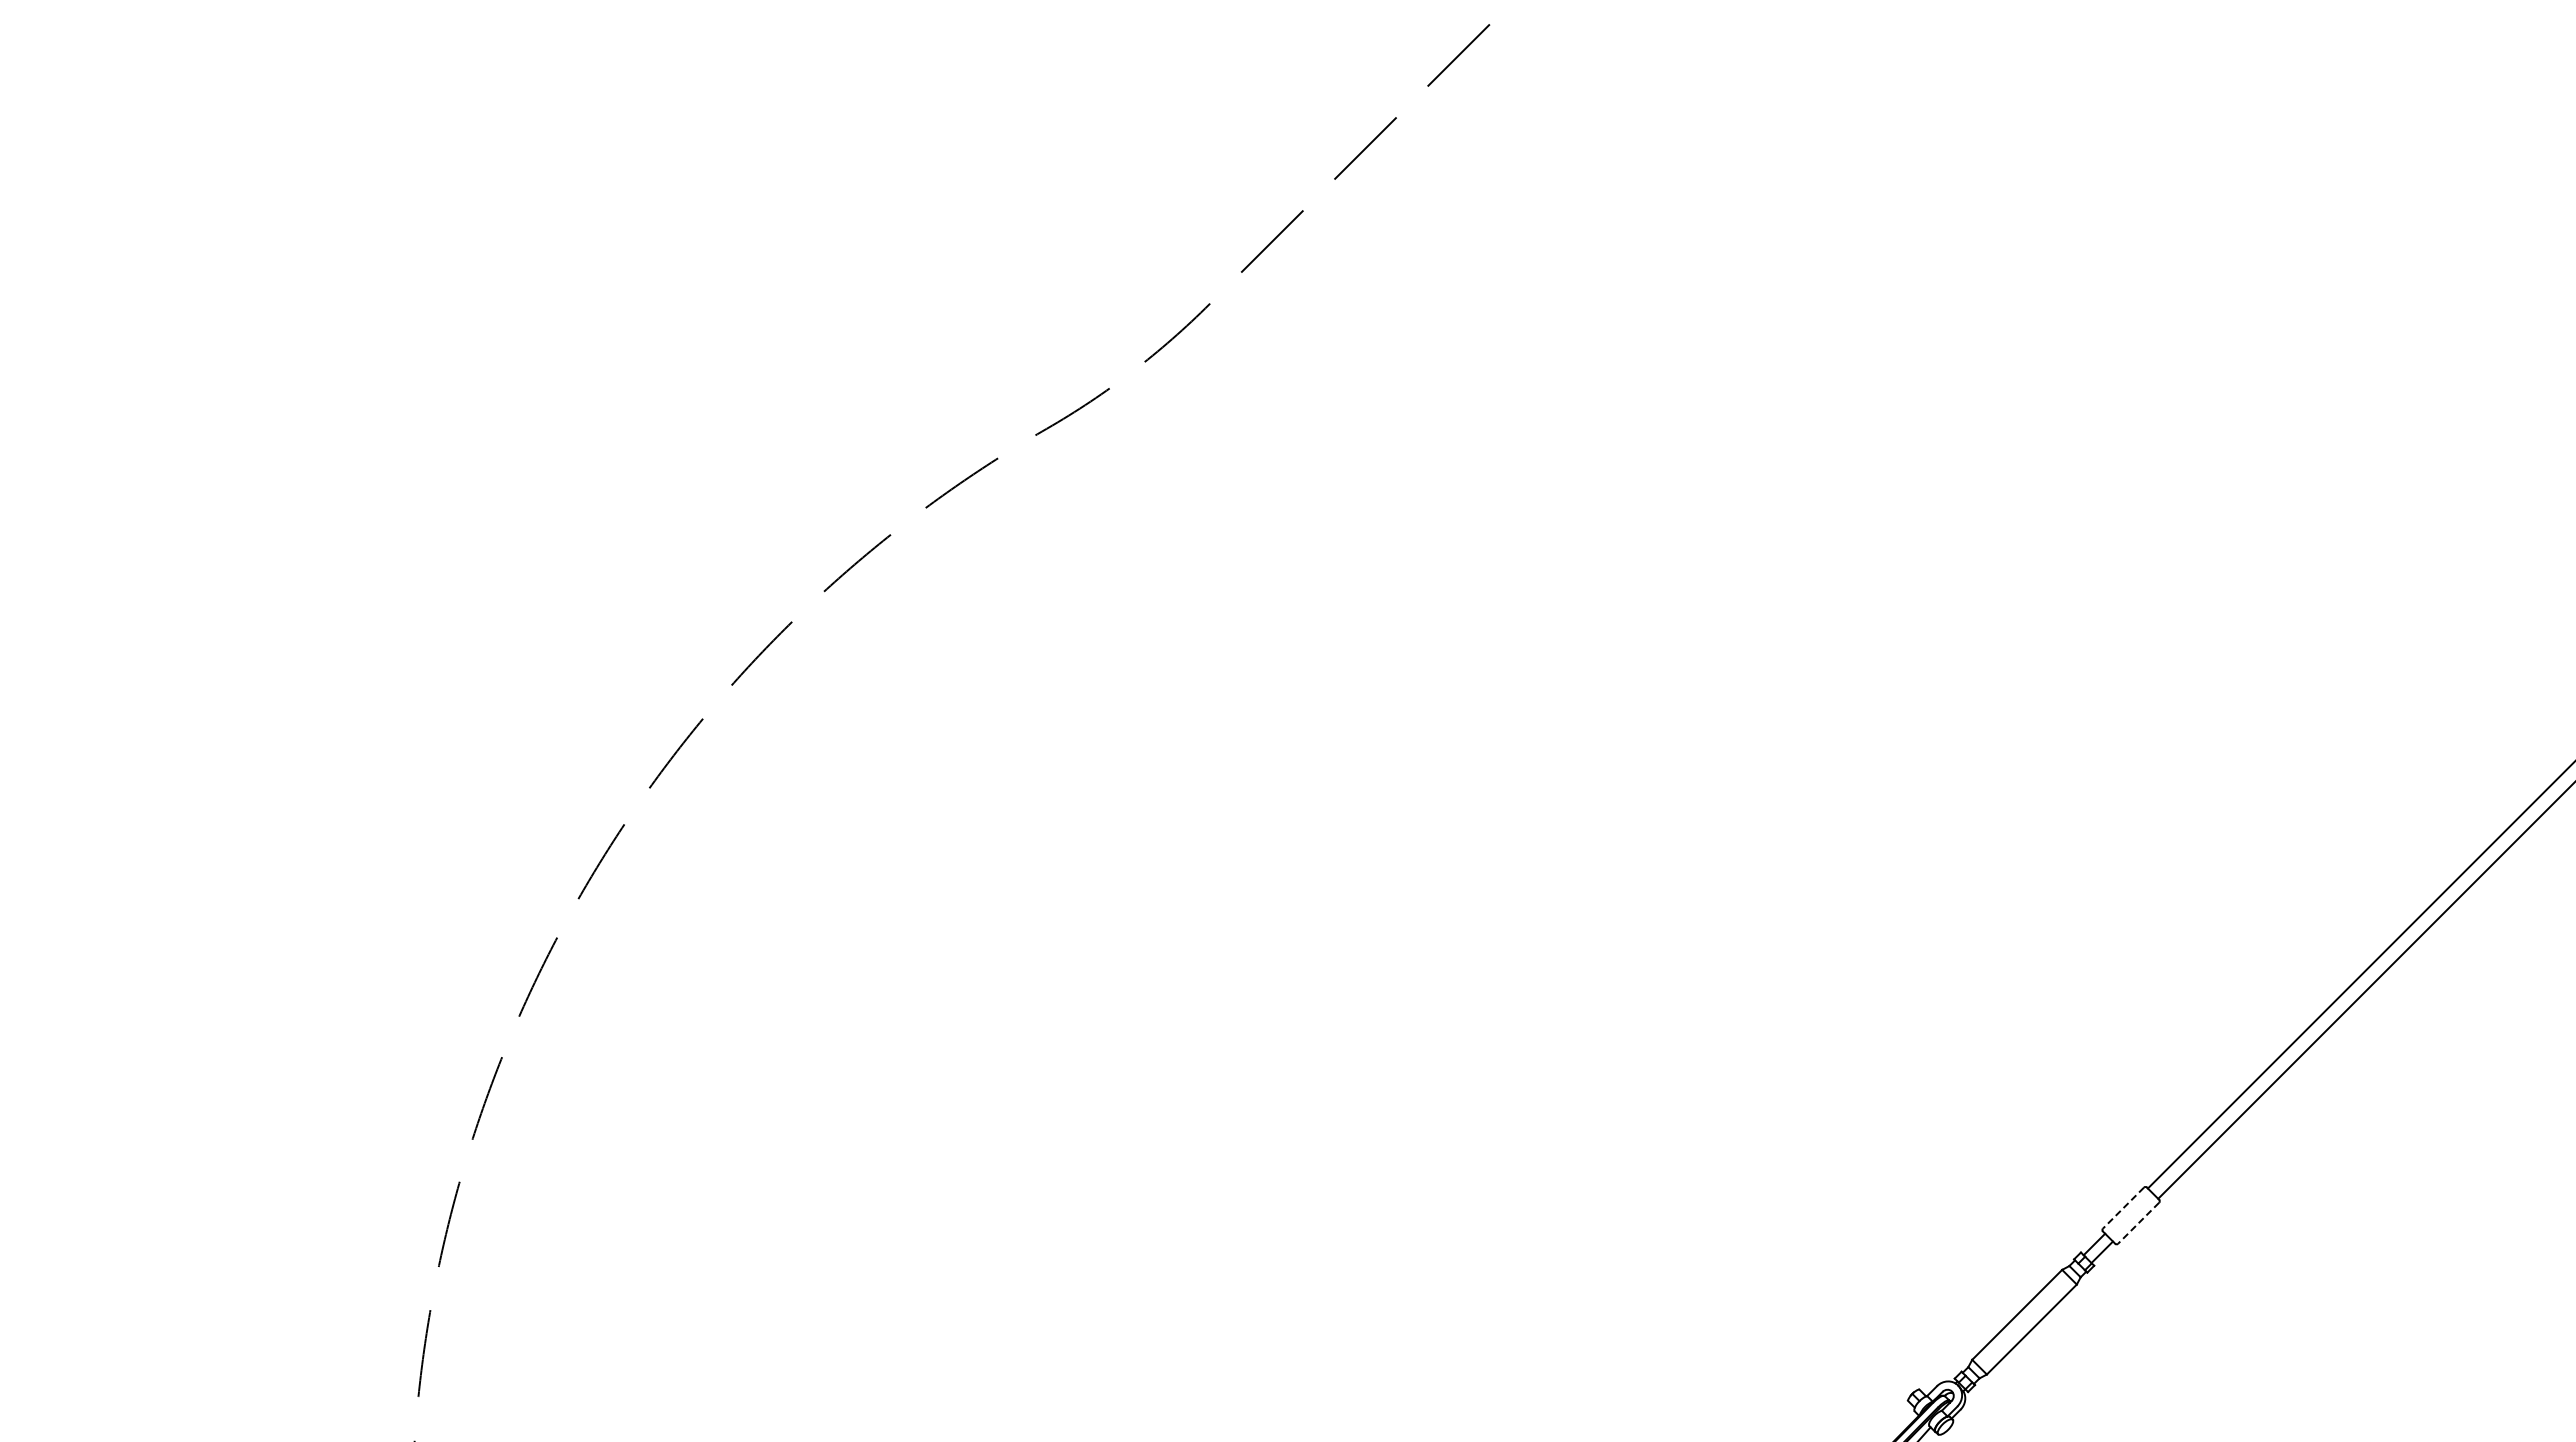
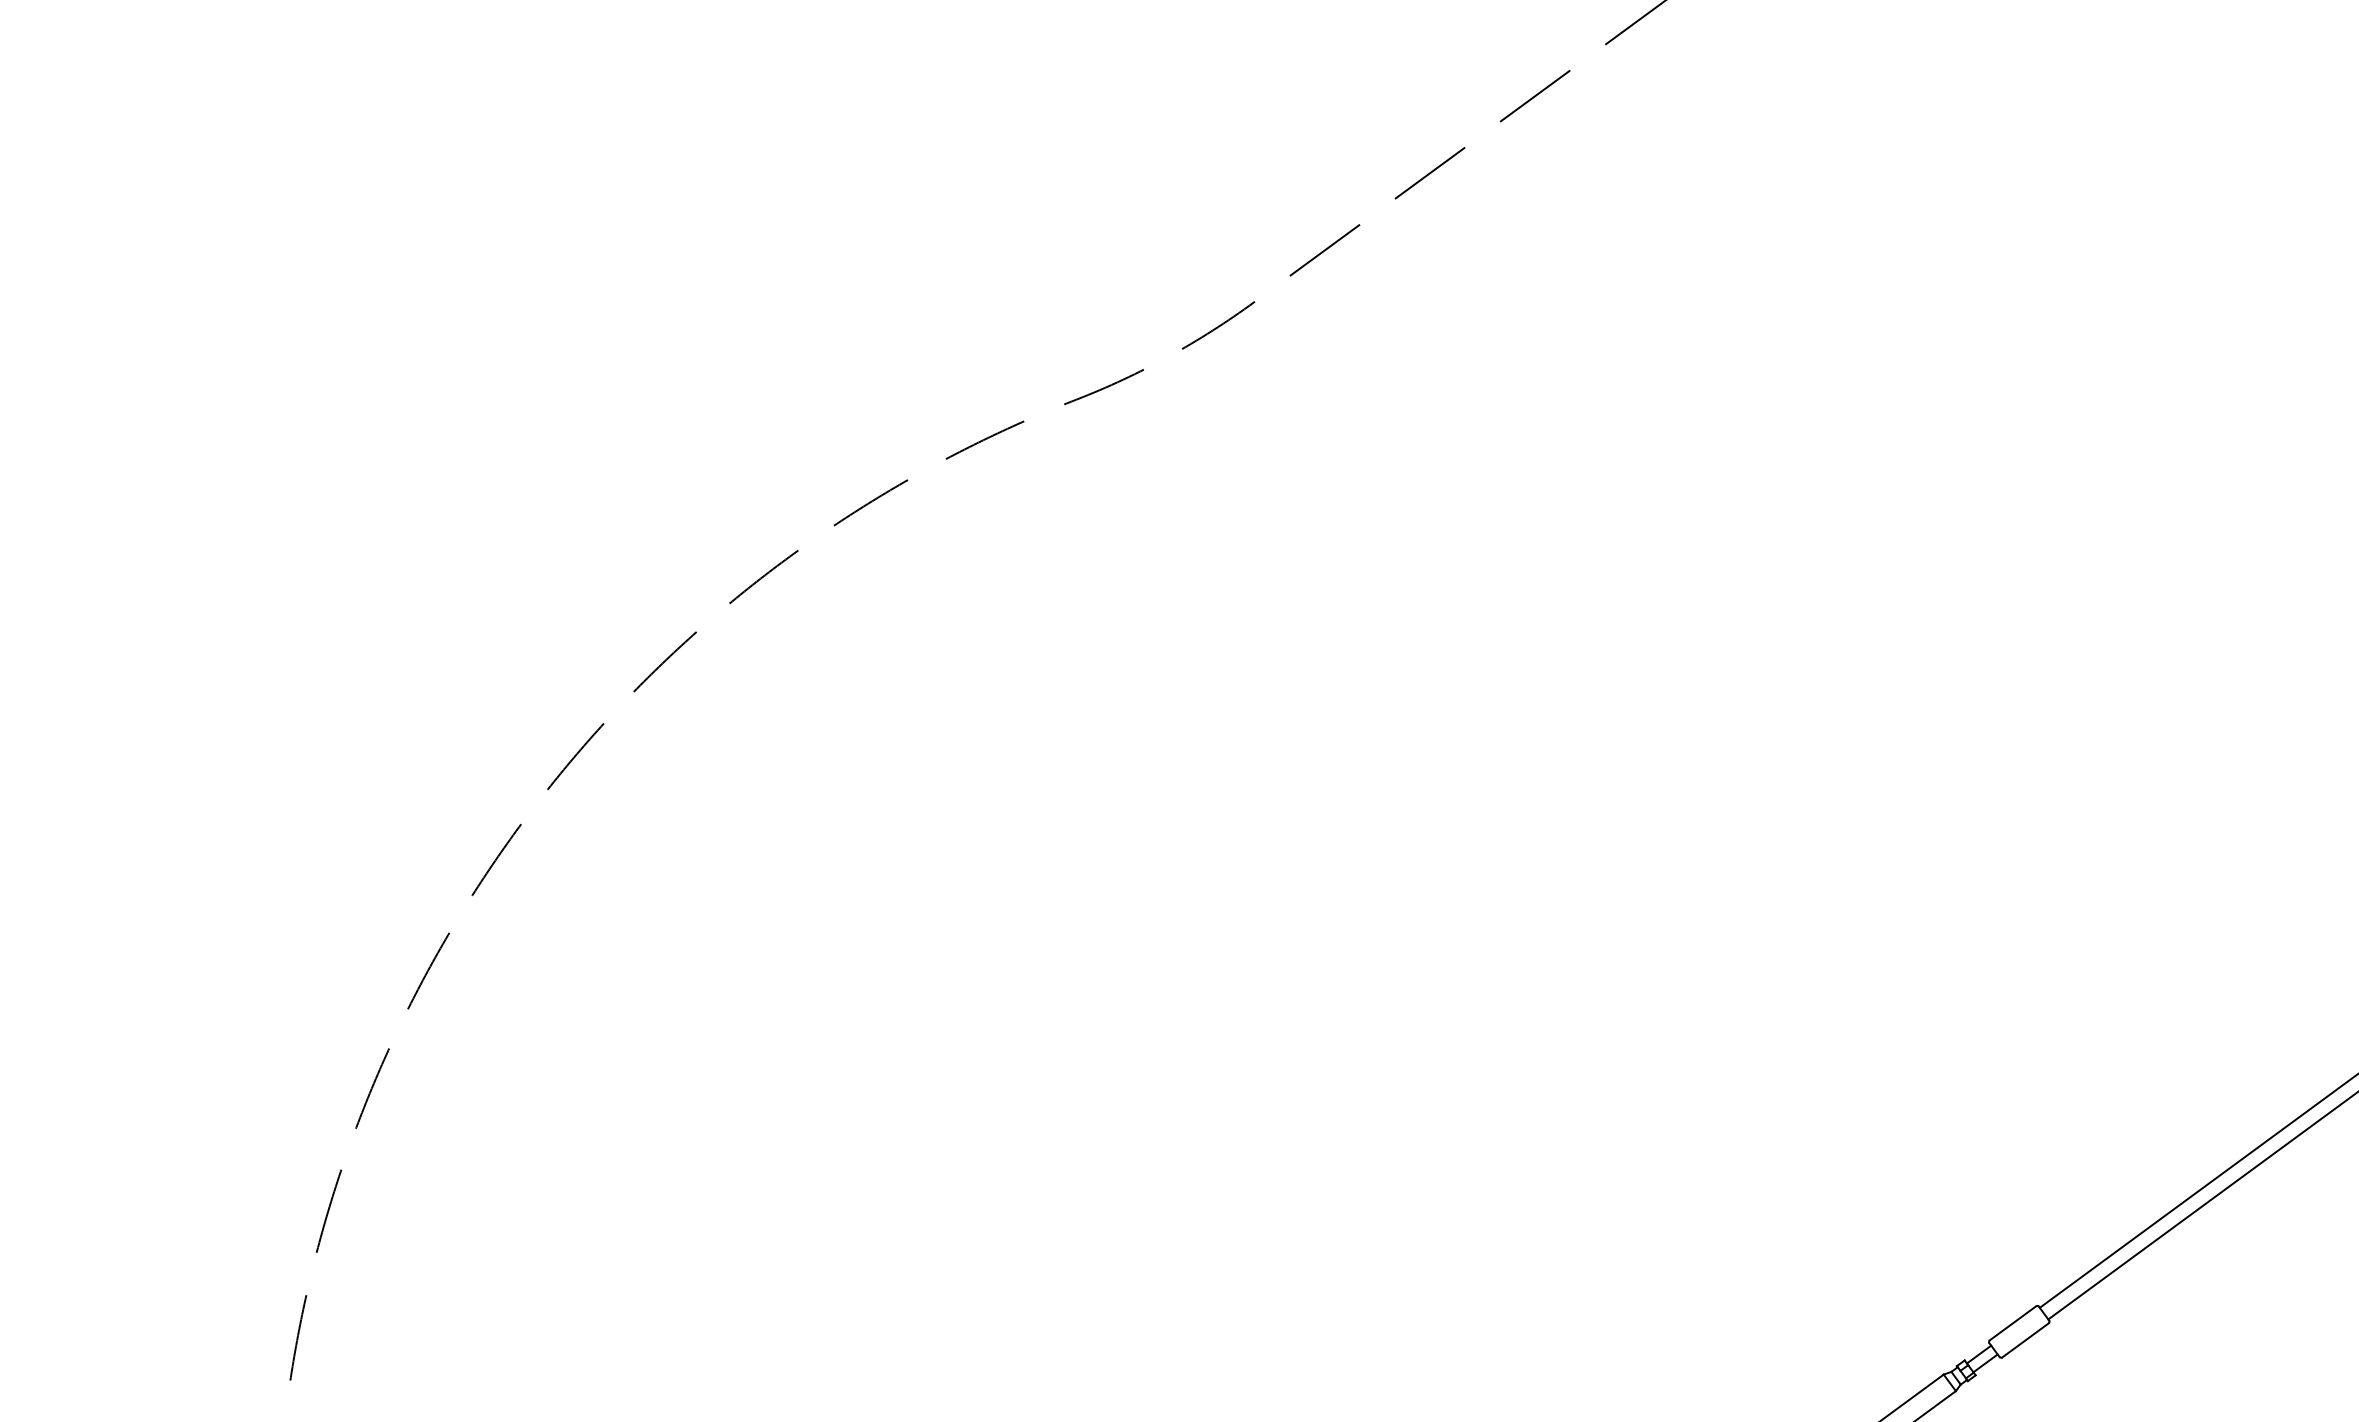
line: (2123, 1208) -> (2012, 1323), dashed -> solid
line: (2138, 1223) -> (2025, 1340), dashed -> solid

